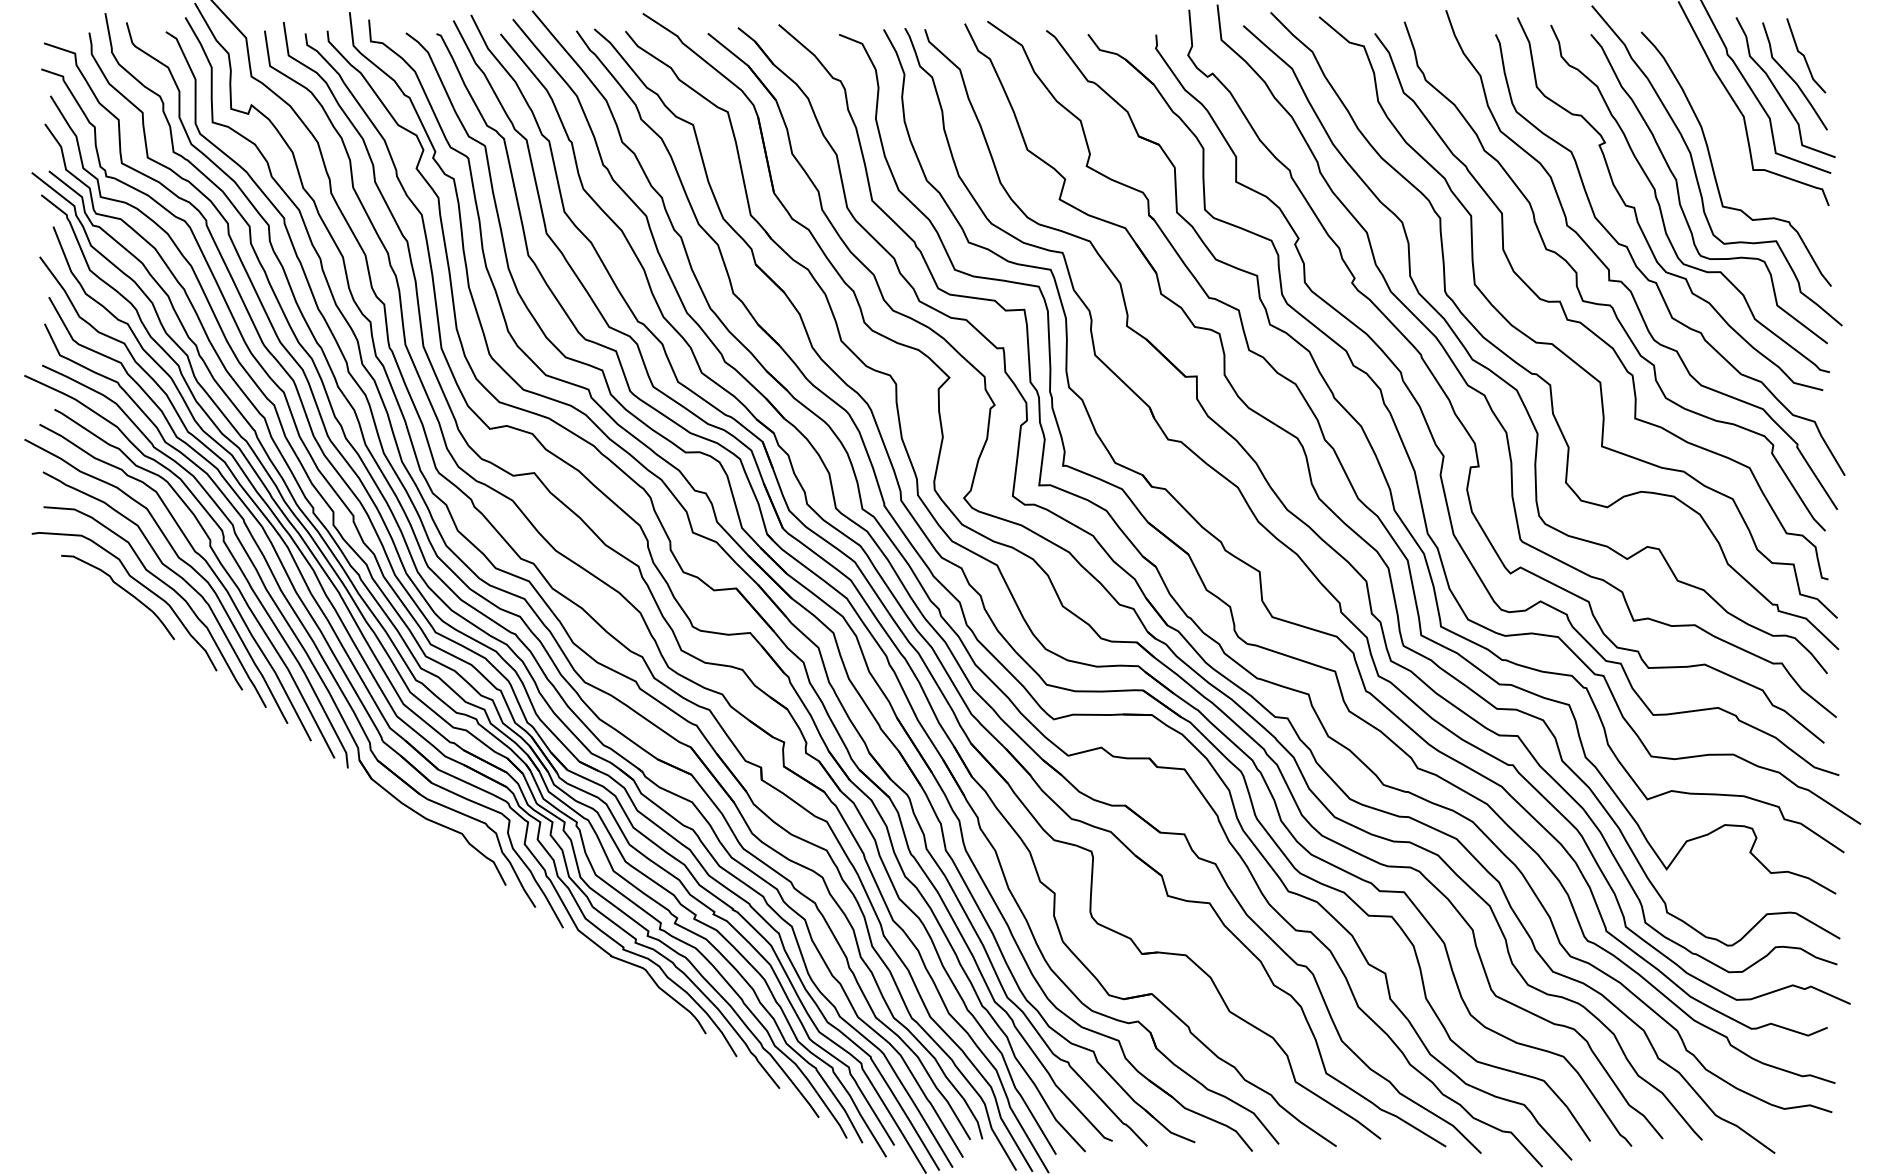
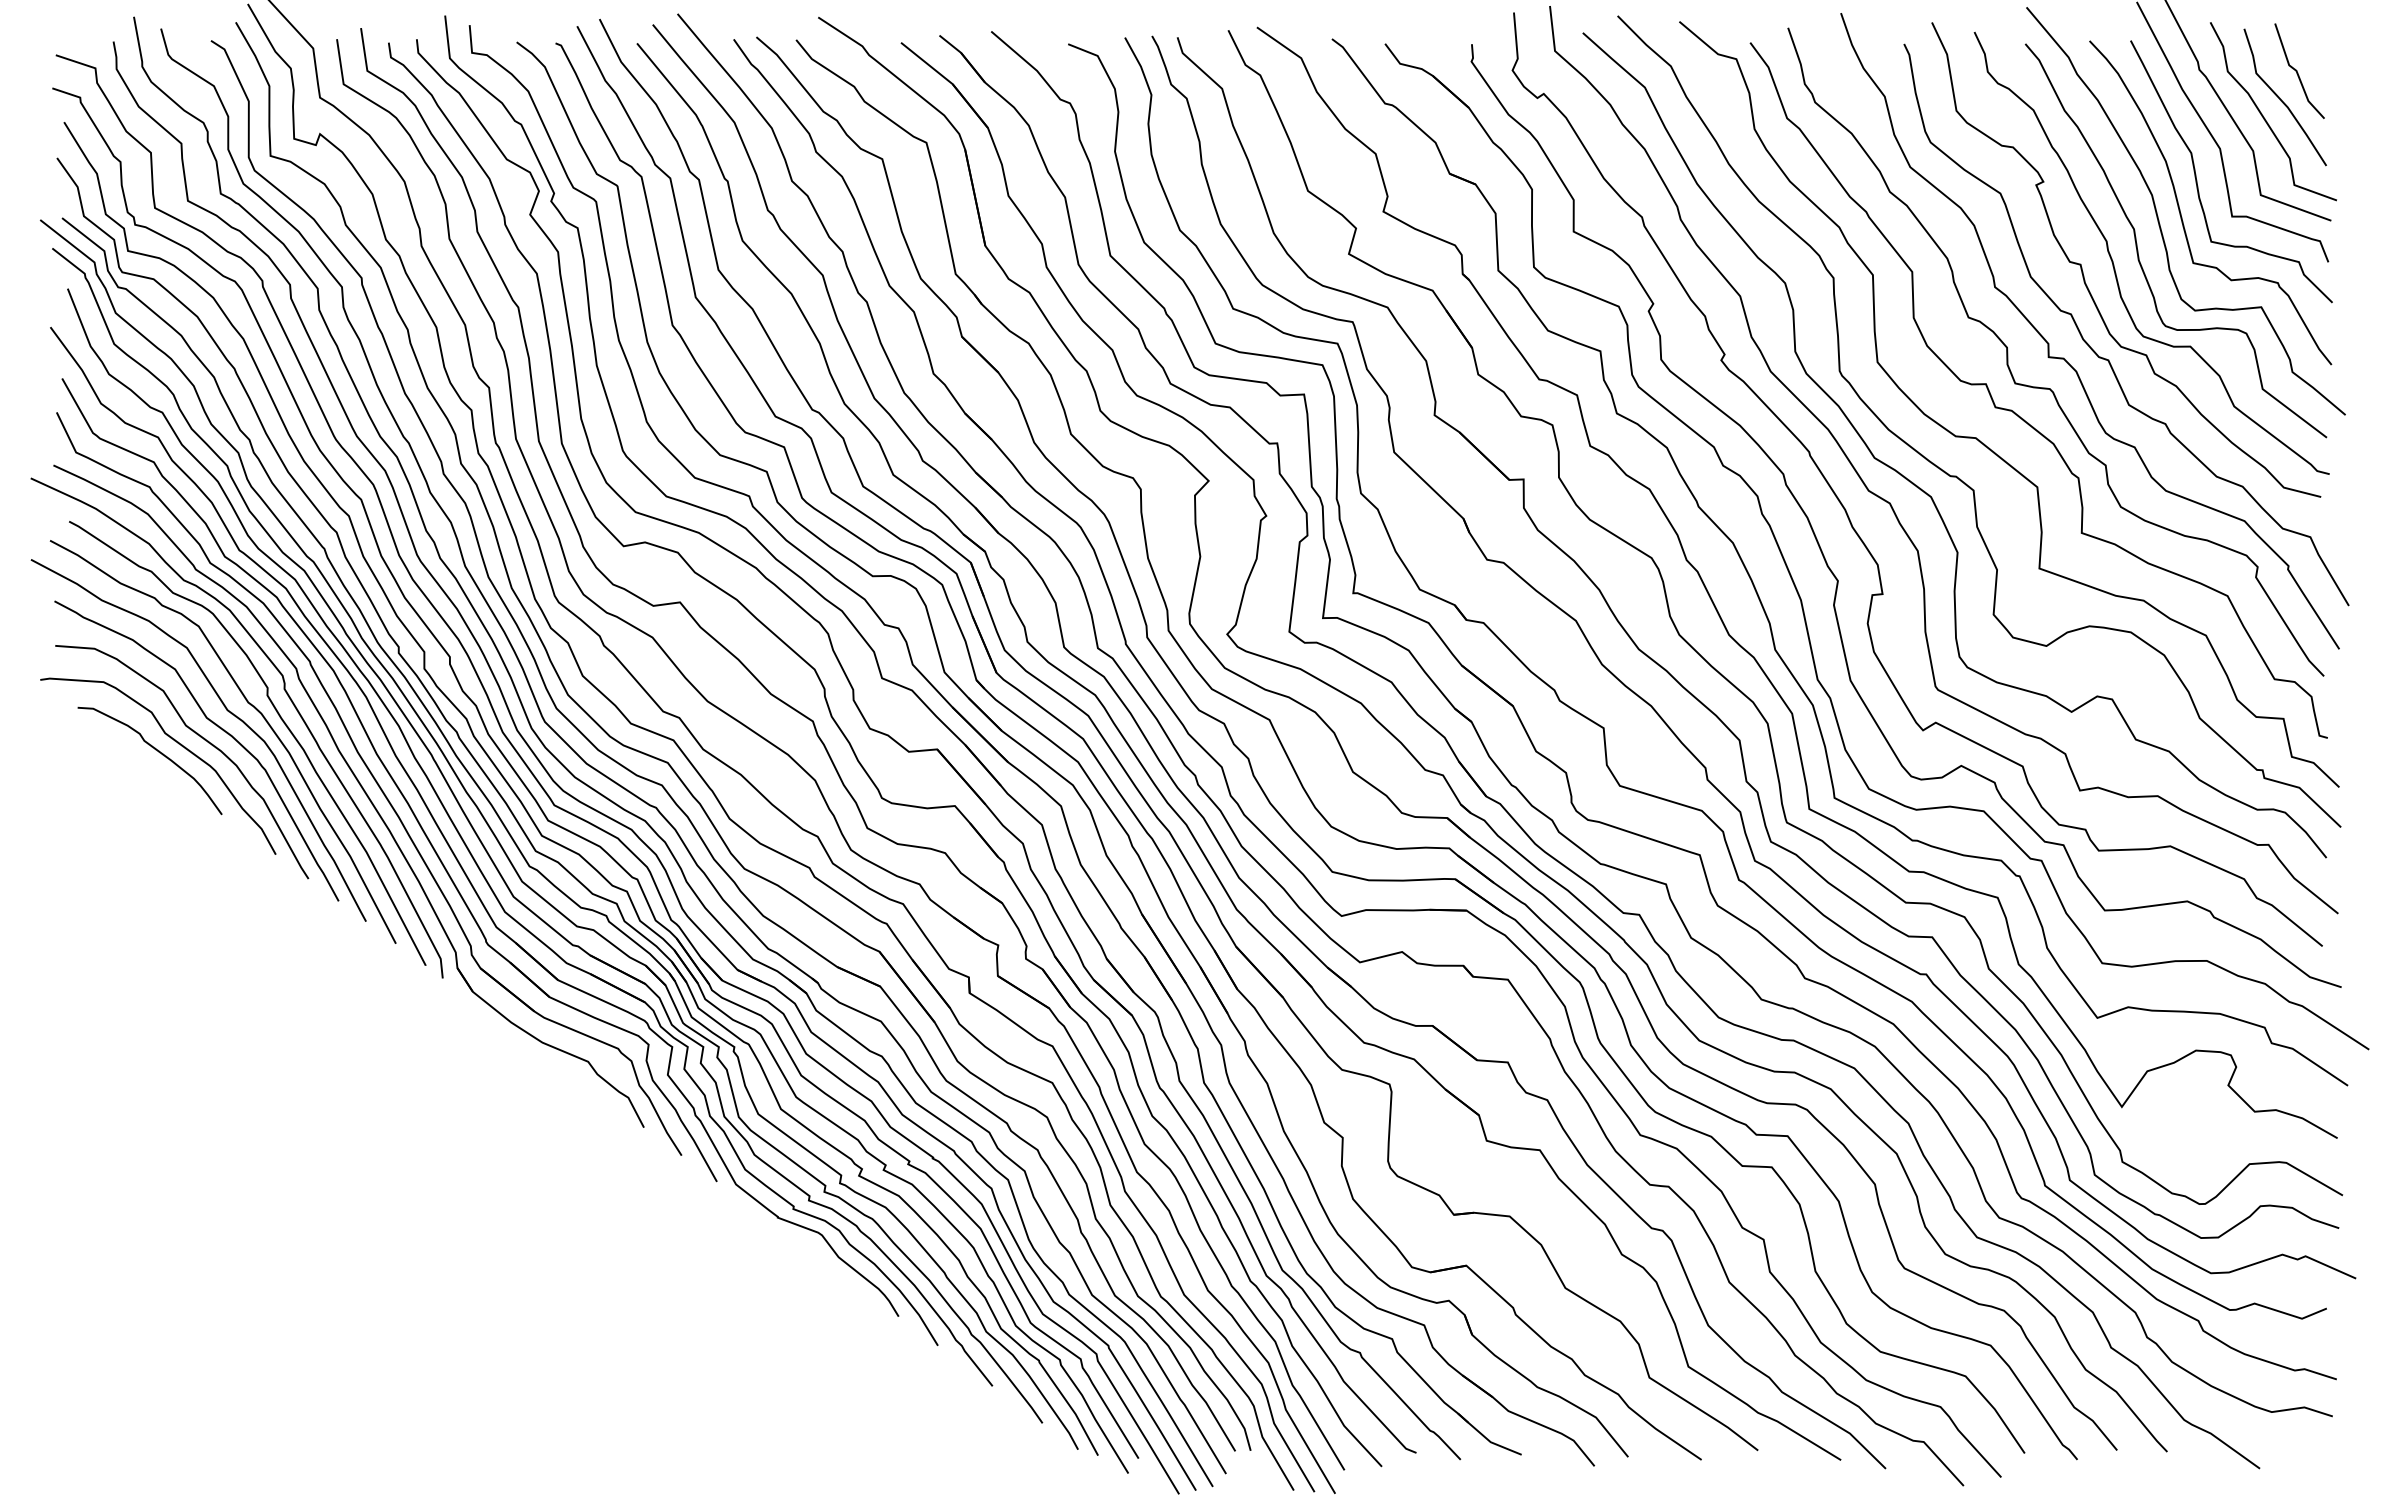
curve: (1725, 136) -> (2196, 174), added

